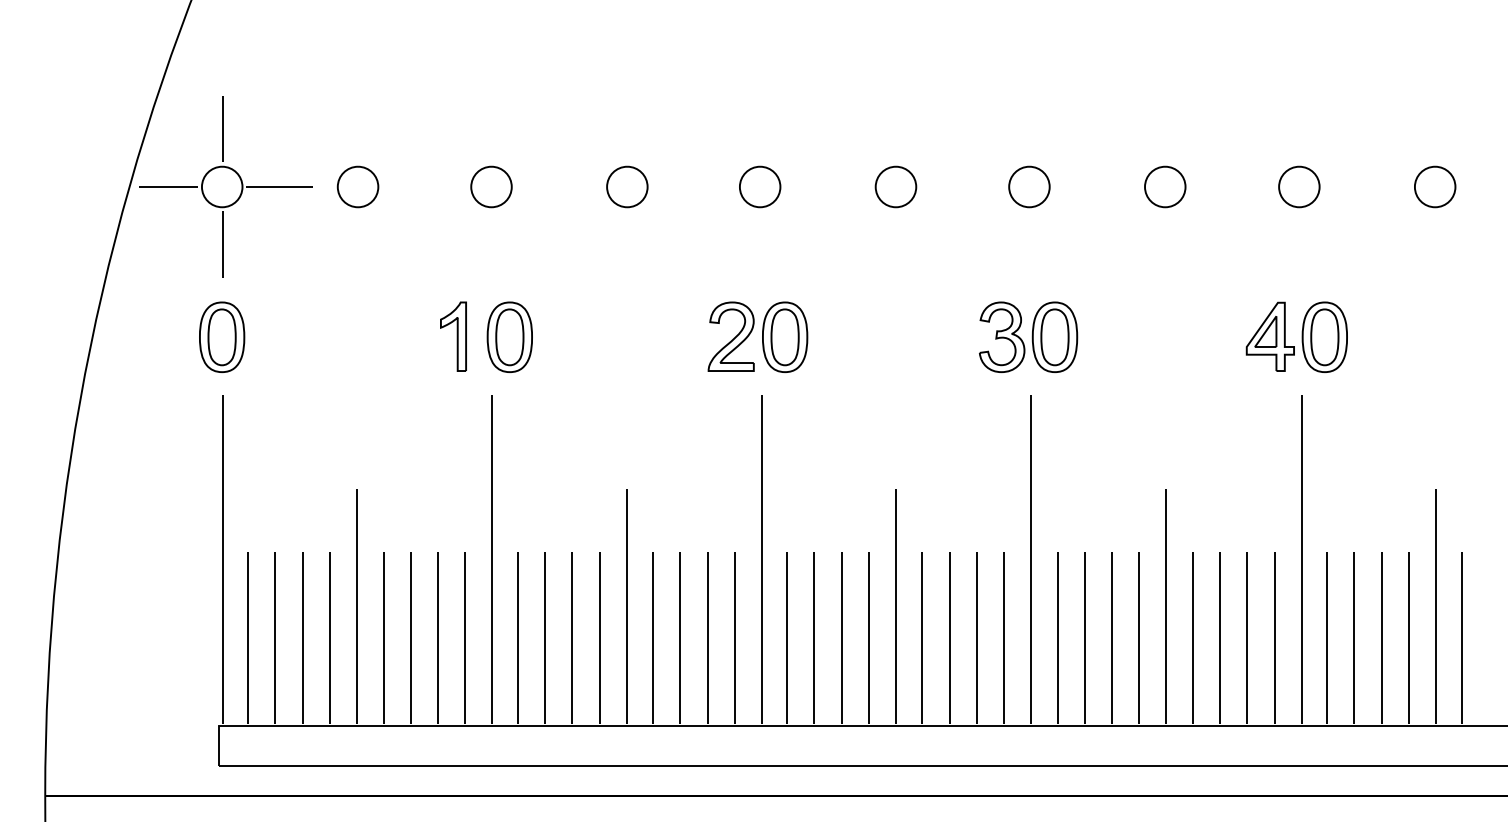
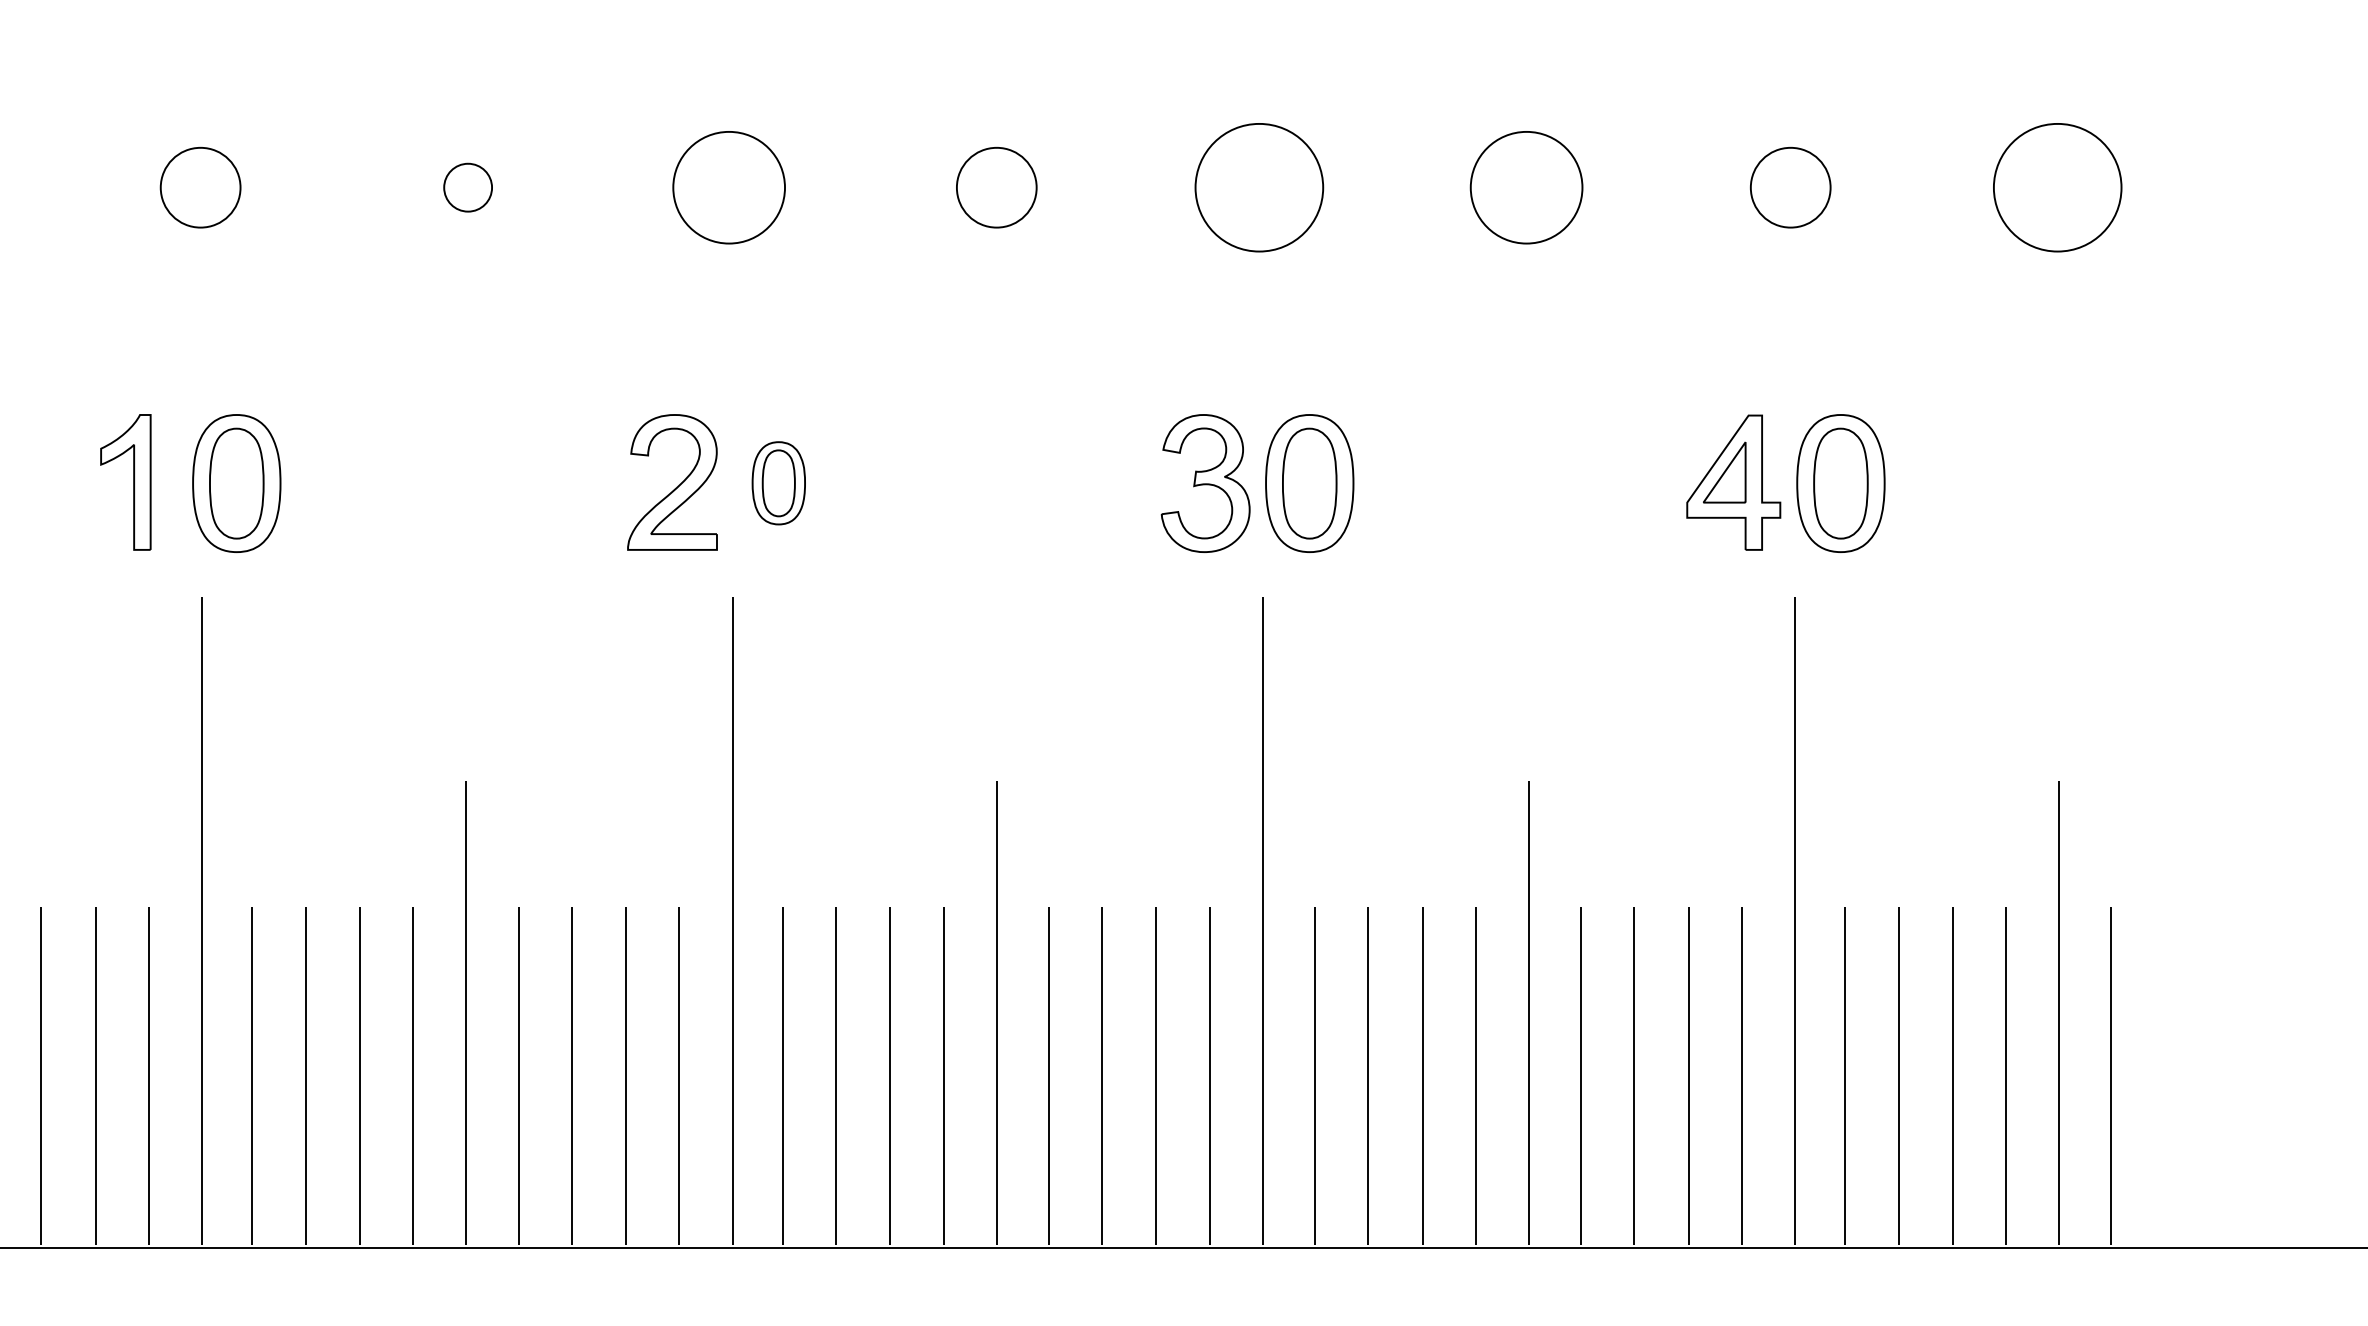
part: (627, 186) -> (468, 186), size x0.6
part: (760, 186) -> (730, 186), size x1.4
part: (1029, 186) -> (1259, 186), size x1.6
part: (1165, 186) -> (1527, 186), size x1.4
part: (1435, 186) -> (2058, 186), size x1.6
part: (785, 336) -> (779, 481), size x0.6

